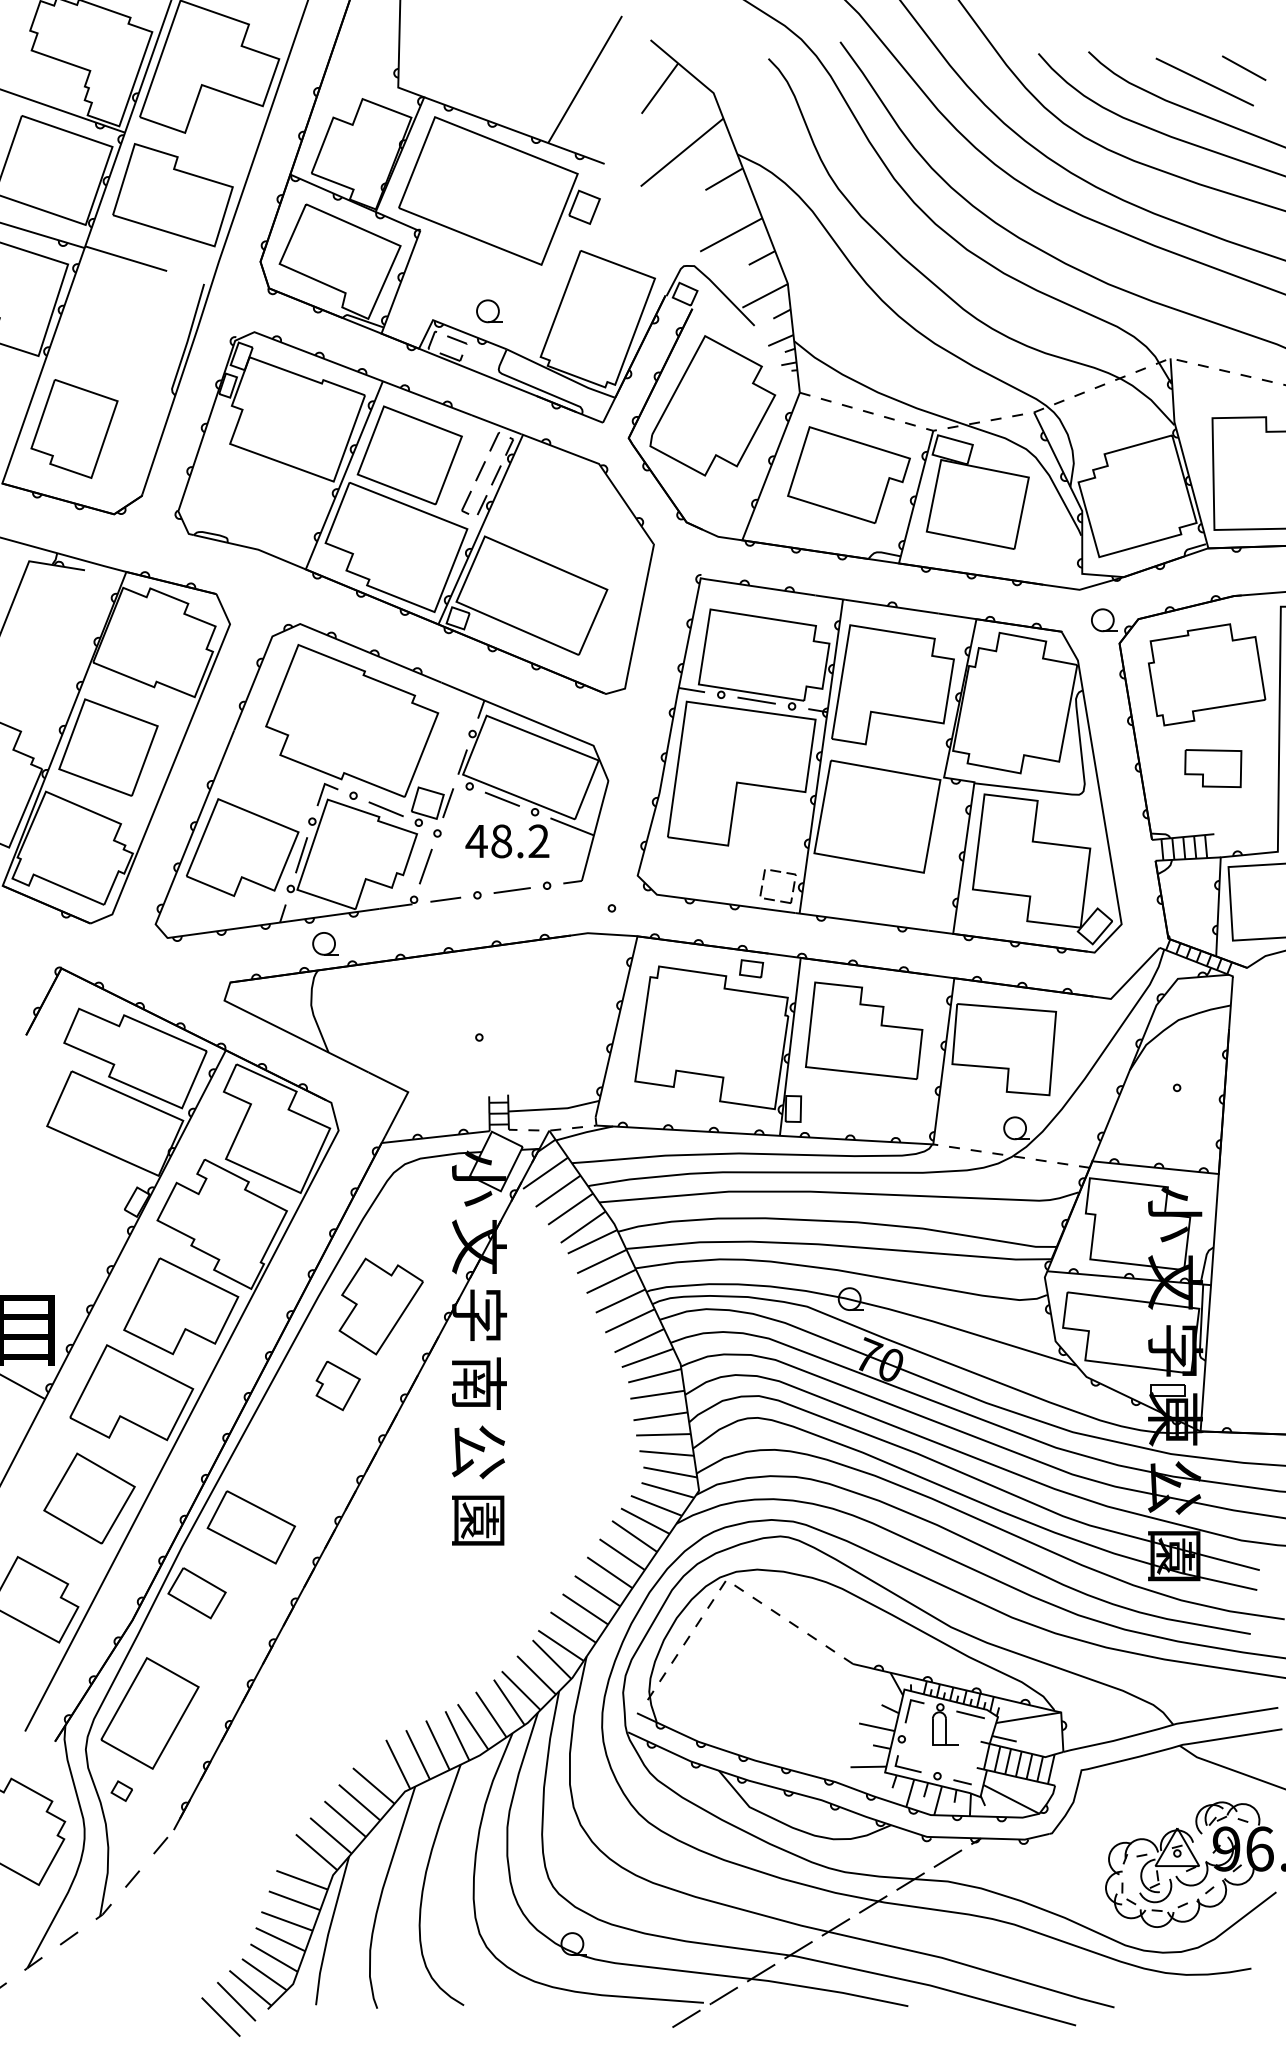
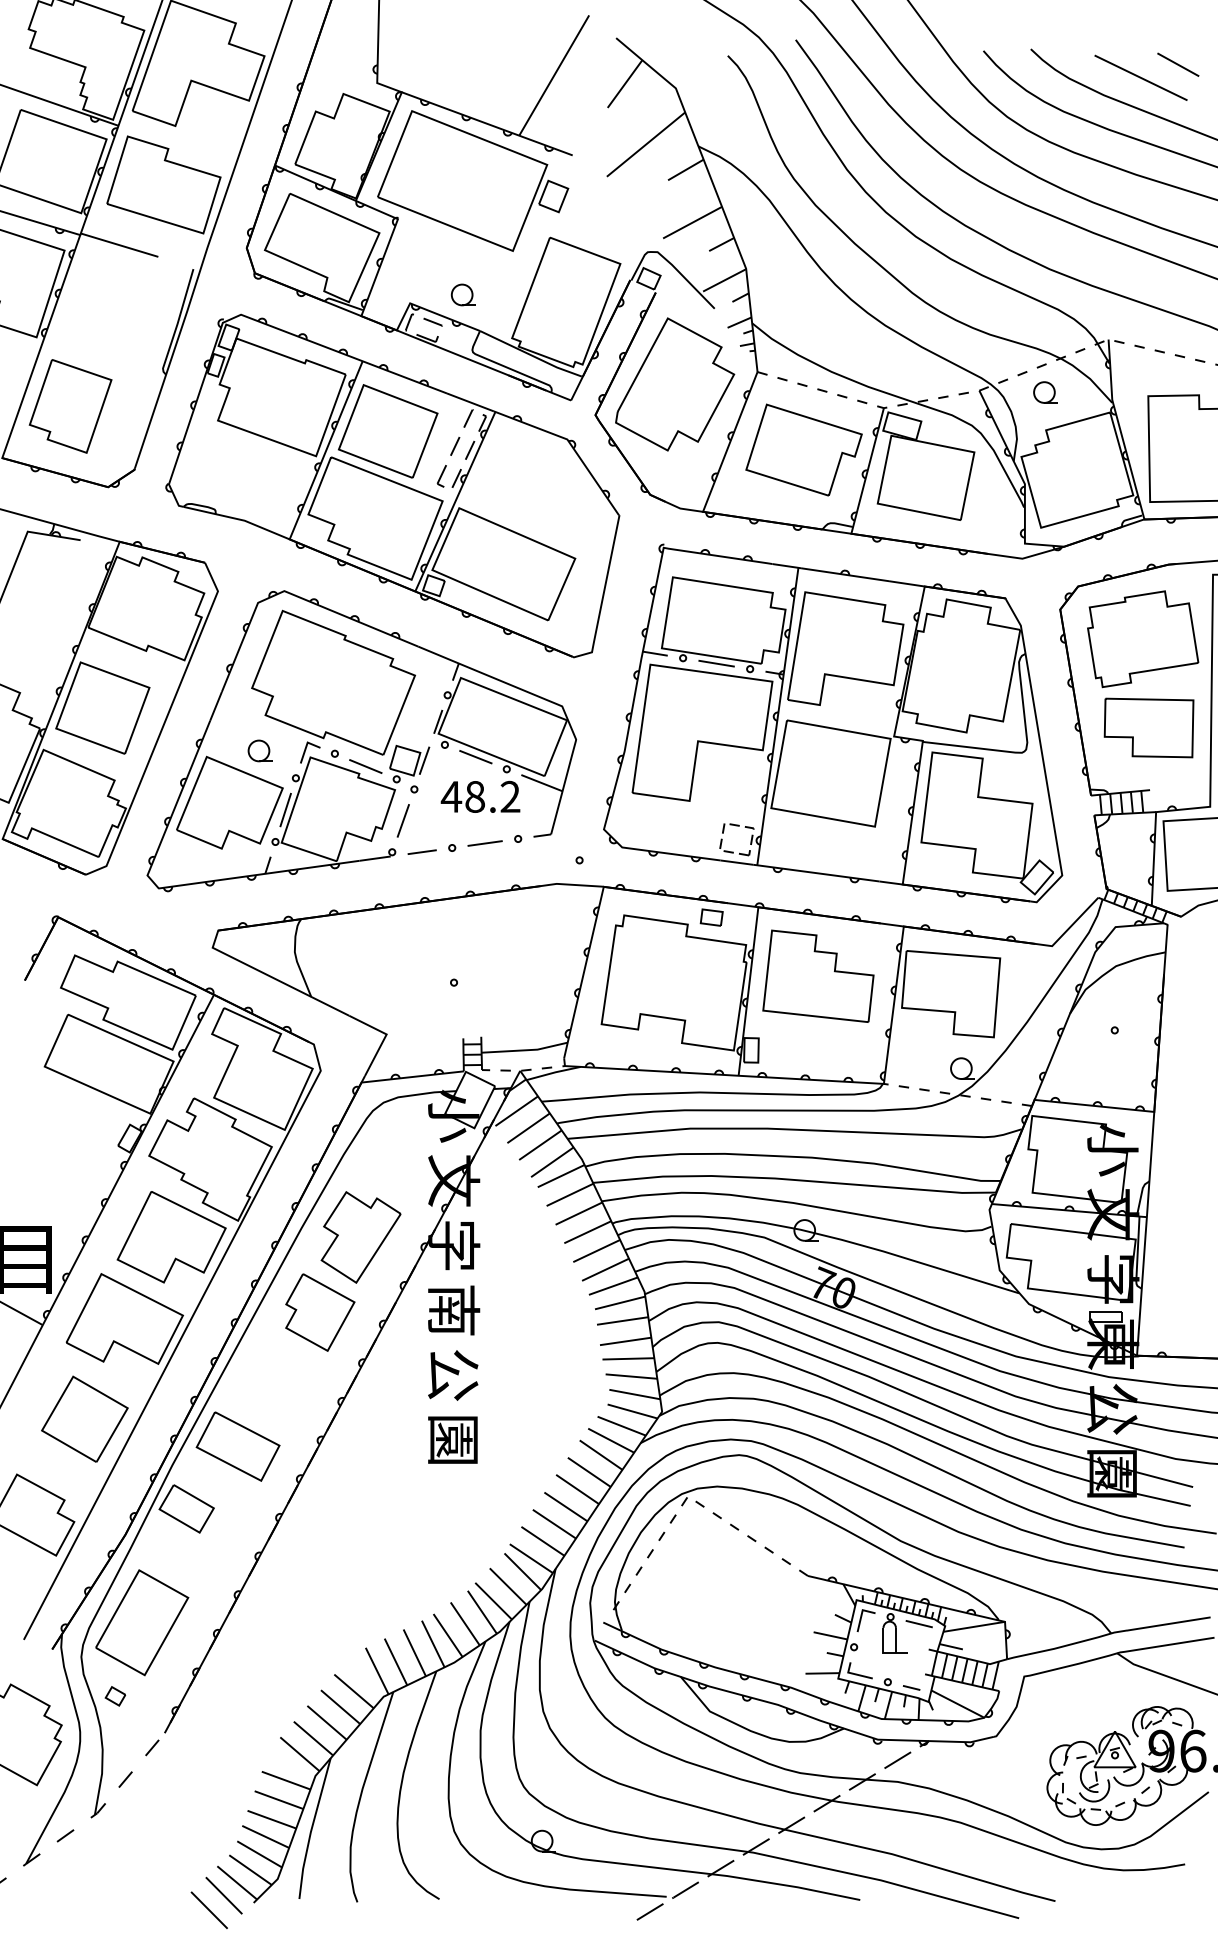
part: (1103, 620) -> (1045, 392), moved
part: (1212, 768) -> (1148, 727), size x1.67
part: (324, 943) -> (259, 750), moved
part: (338, 1385) -> (320, 1312), size x1.67

